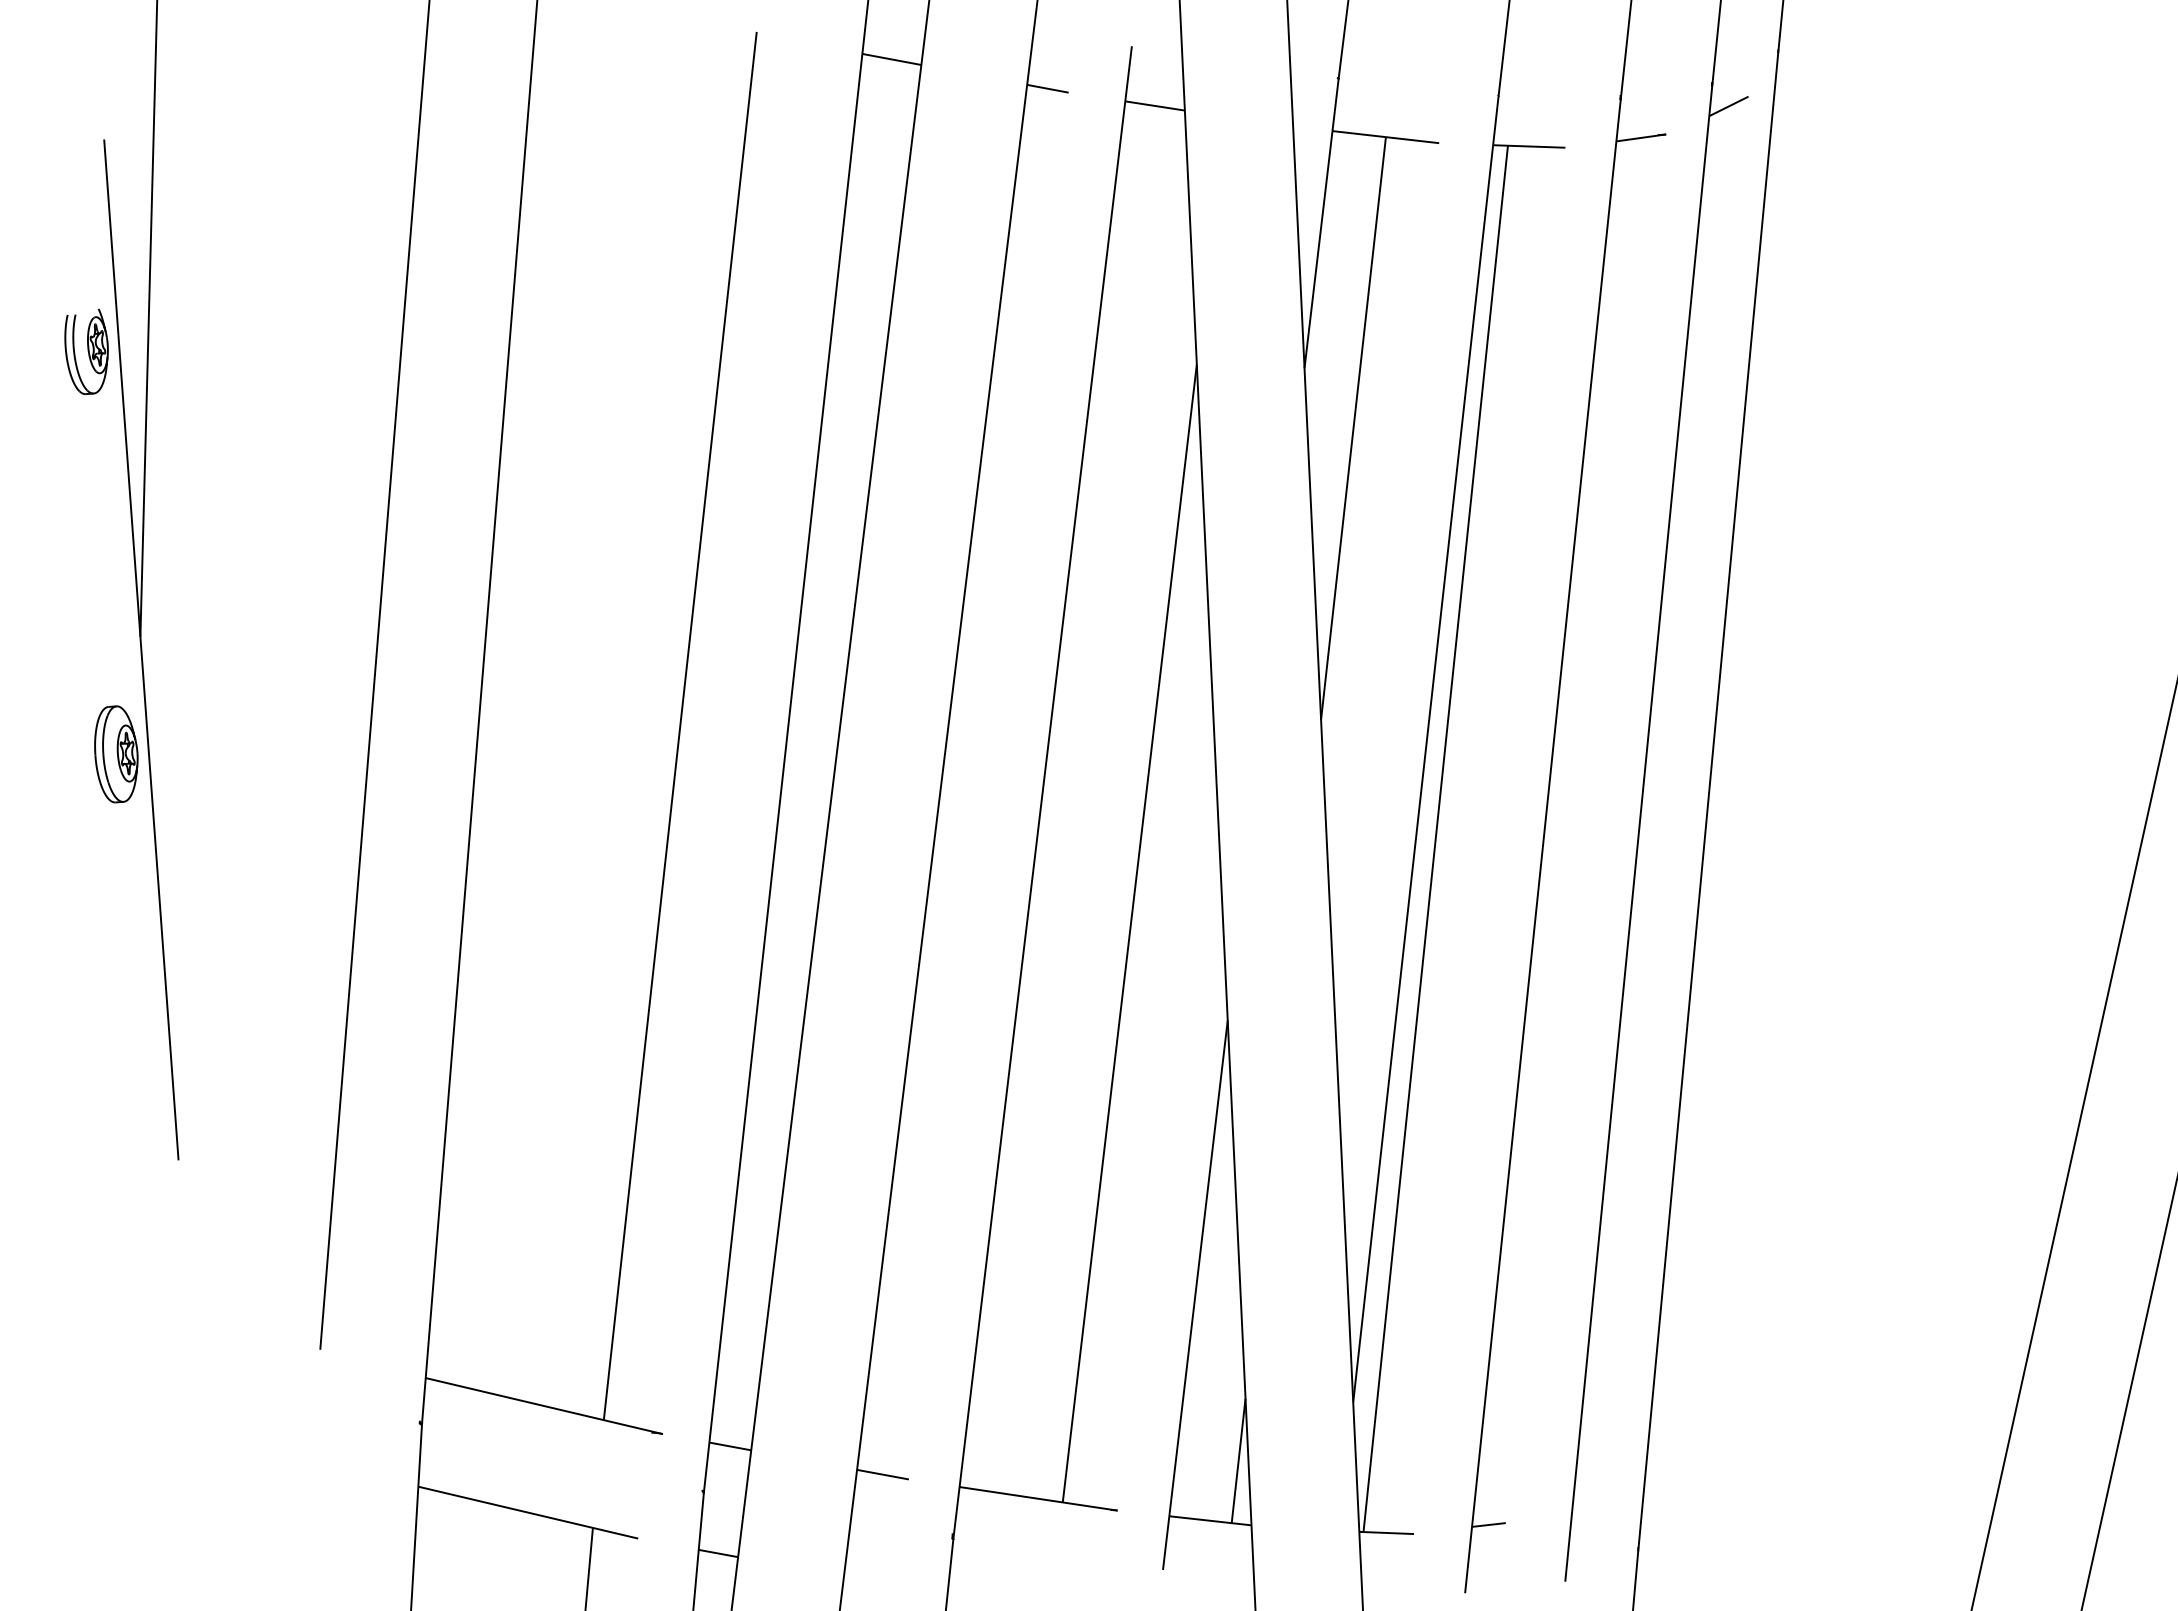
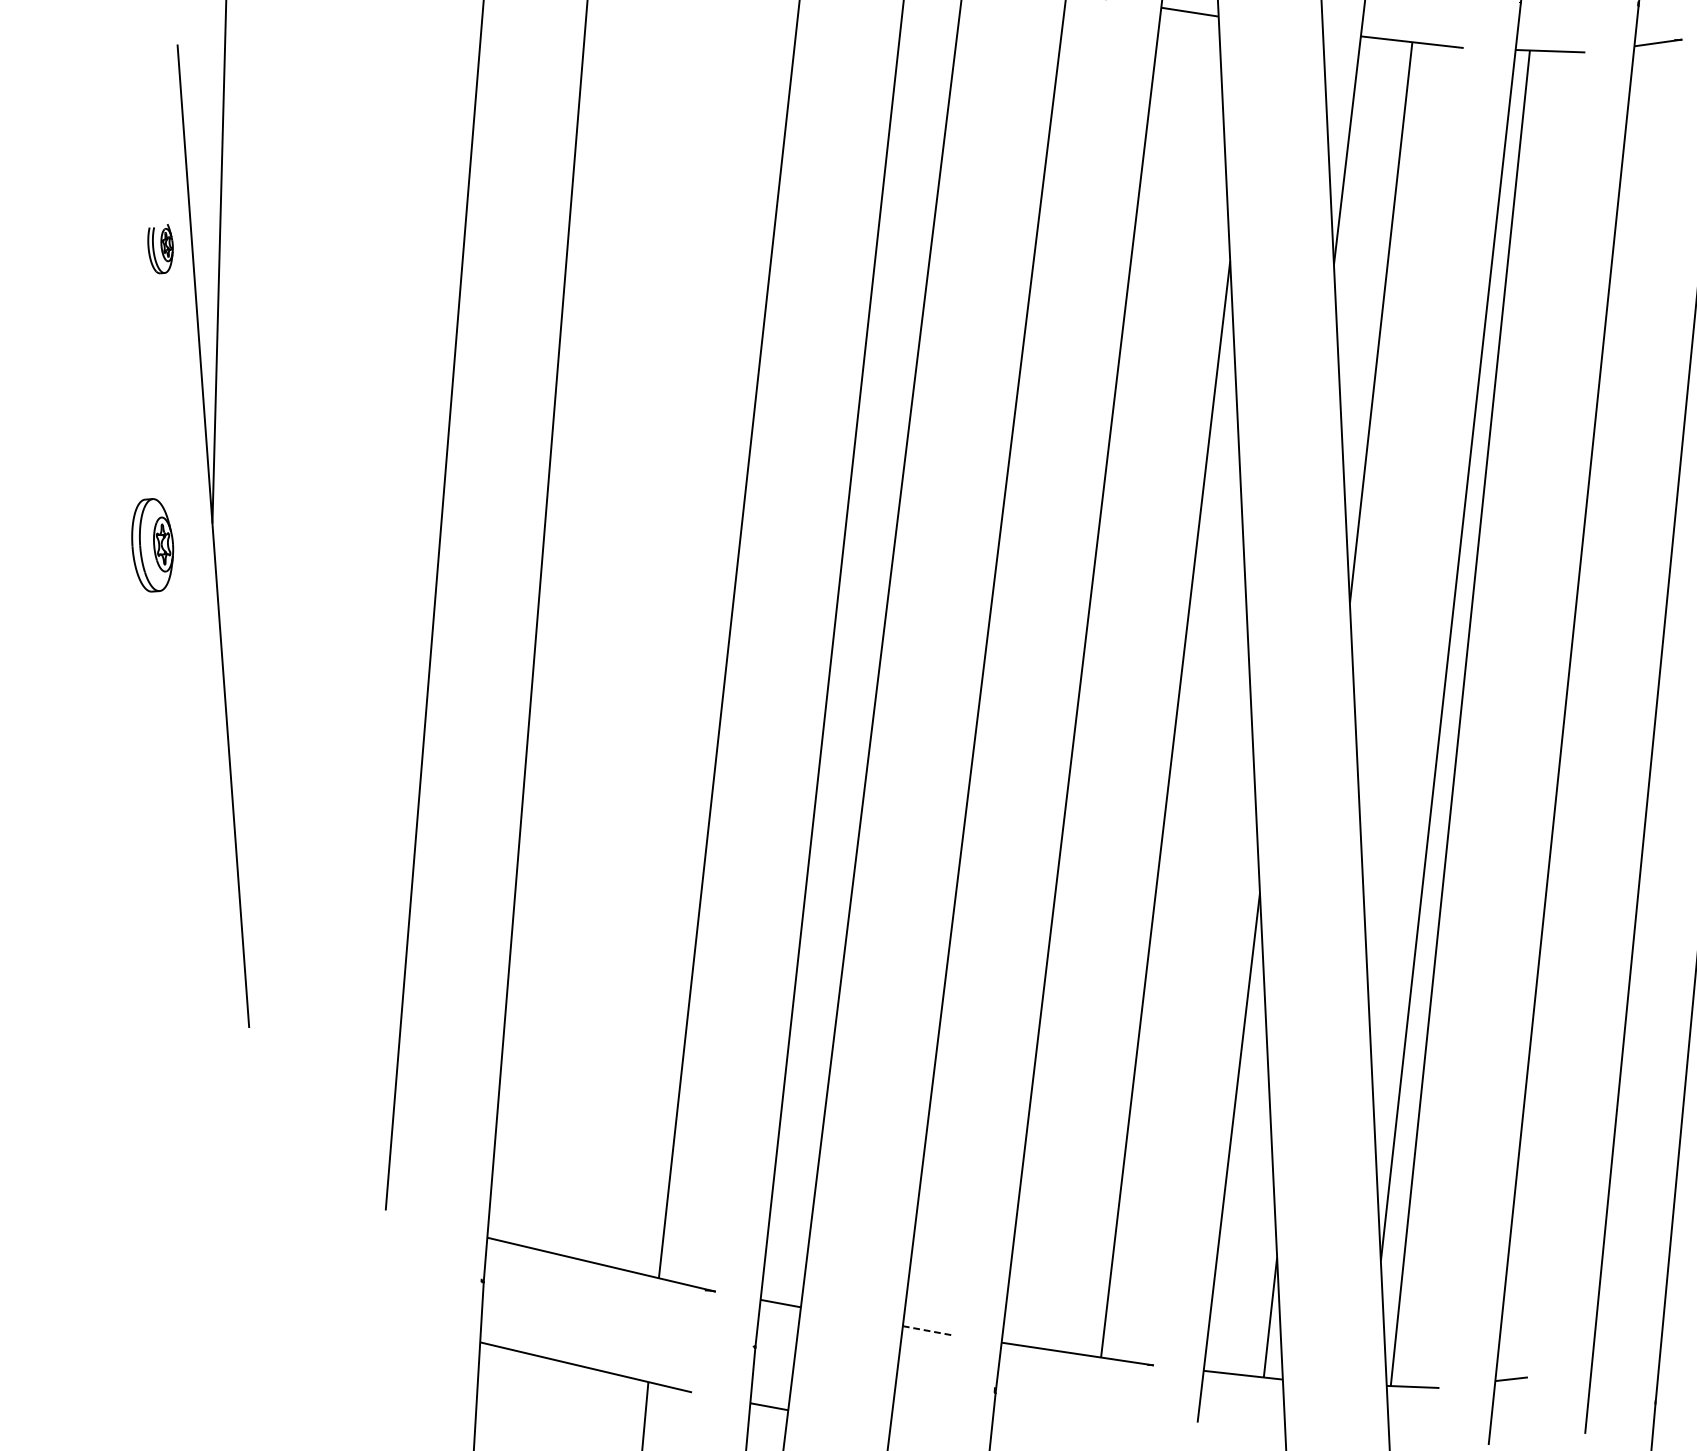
part: (86, 351) -> (160, 248), size x0.6
part: (116, 754) -> (152, 545), moved
line: (883, 1474) -> (928, 1330), solid -> dashed

